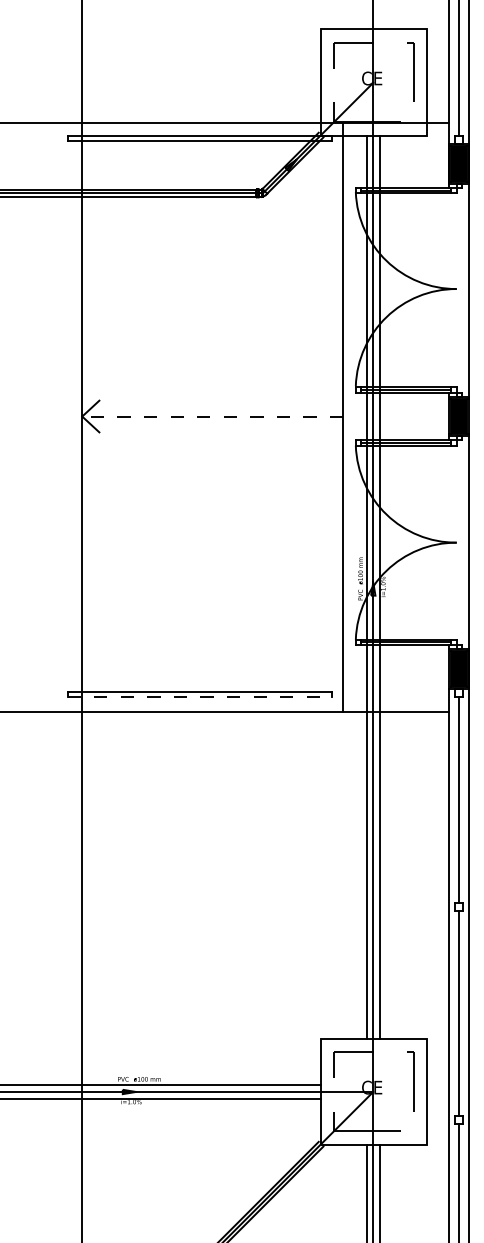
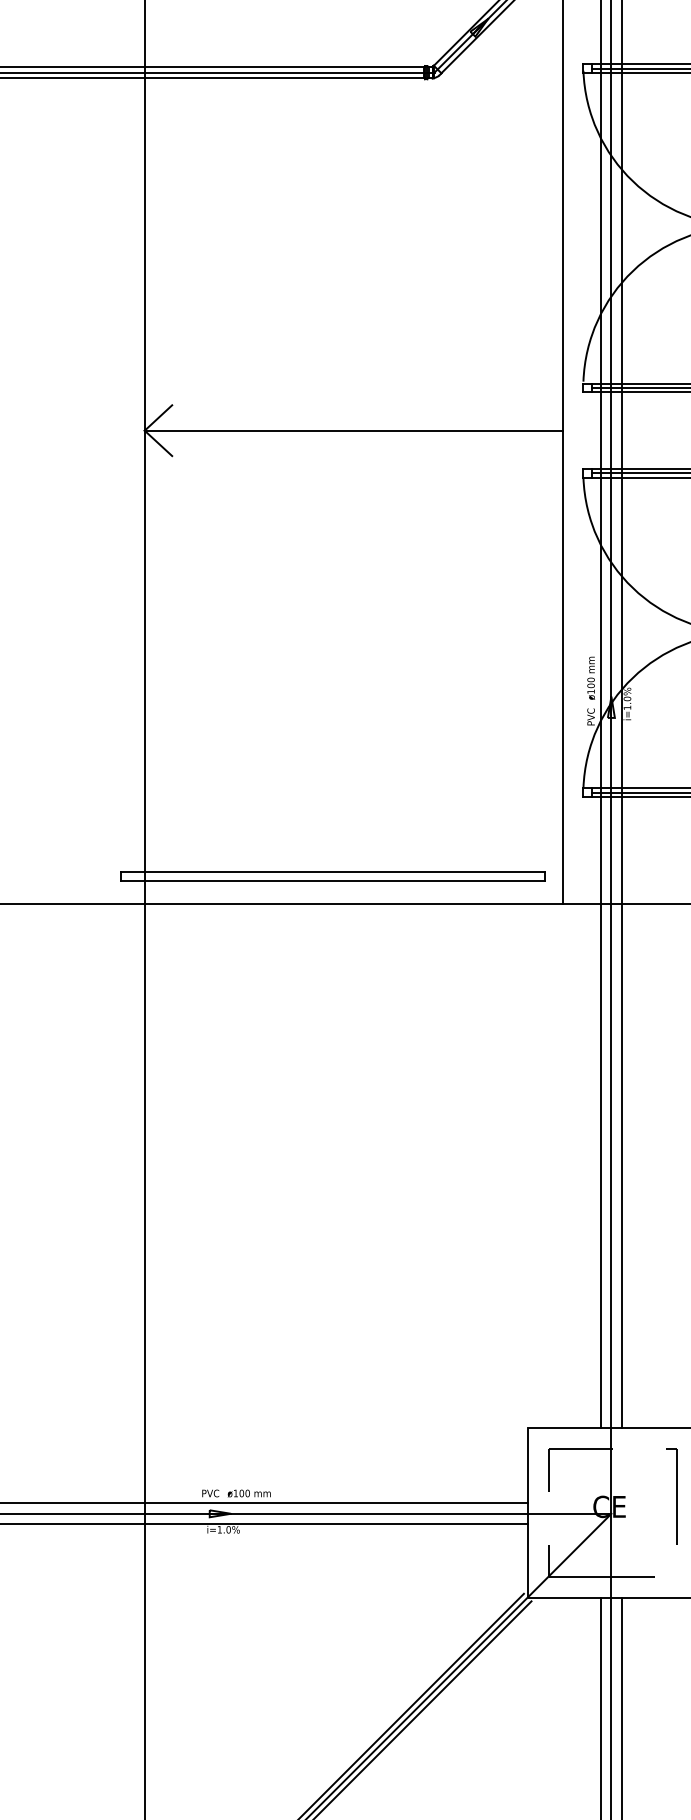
line: (212, 416) -> (353, 430), dashed -> solid
line: (200, 697) -> (334, 881), dashed -> solid

